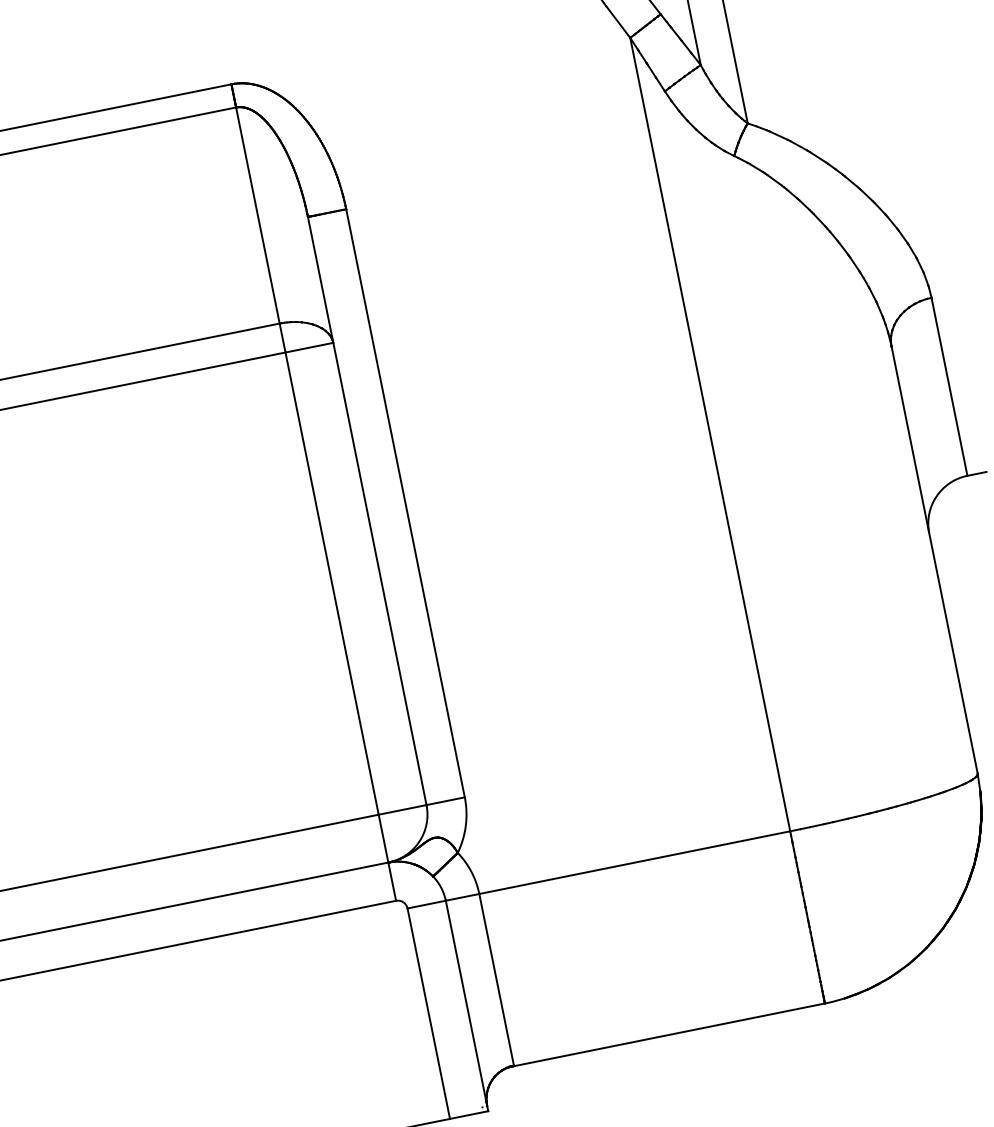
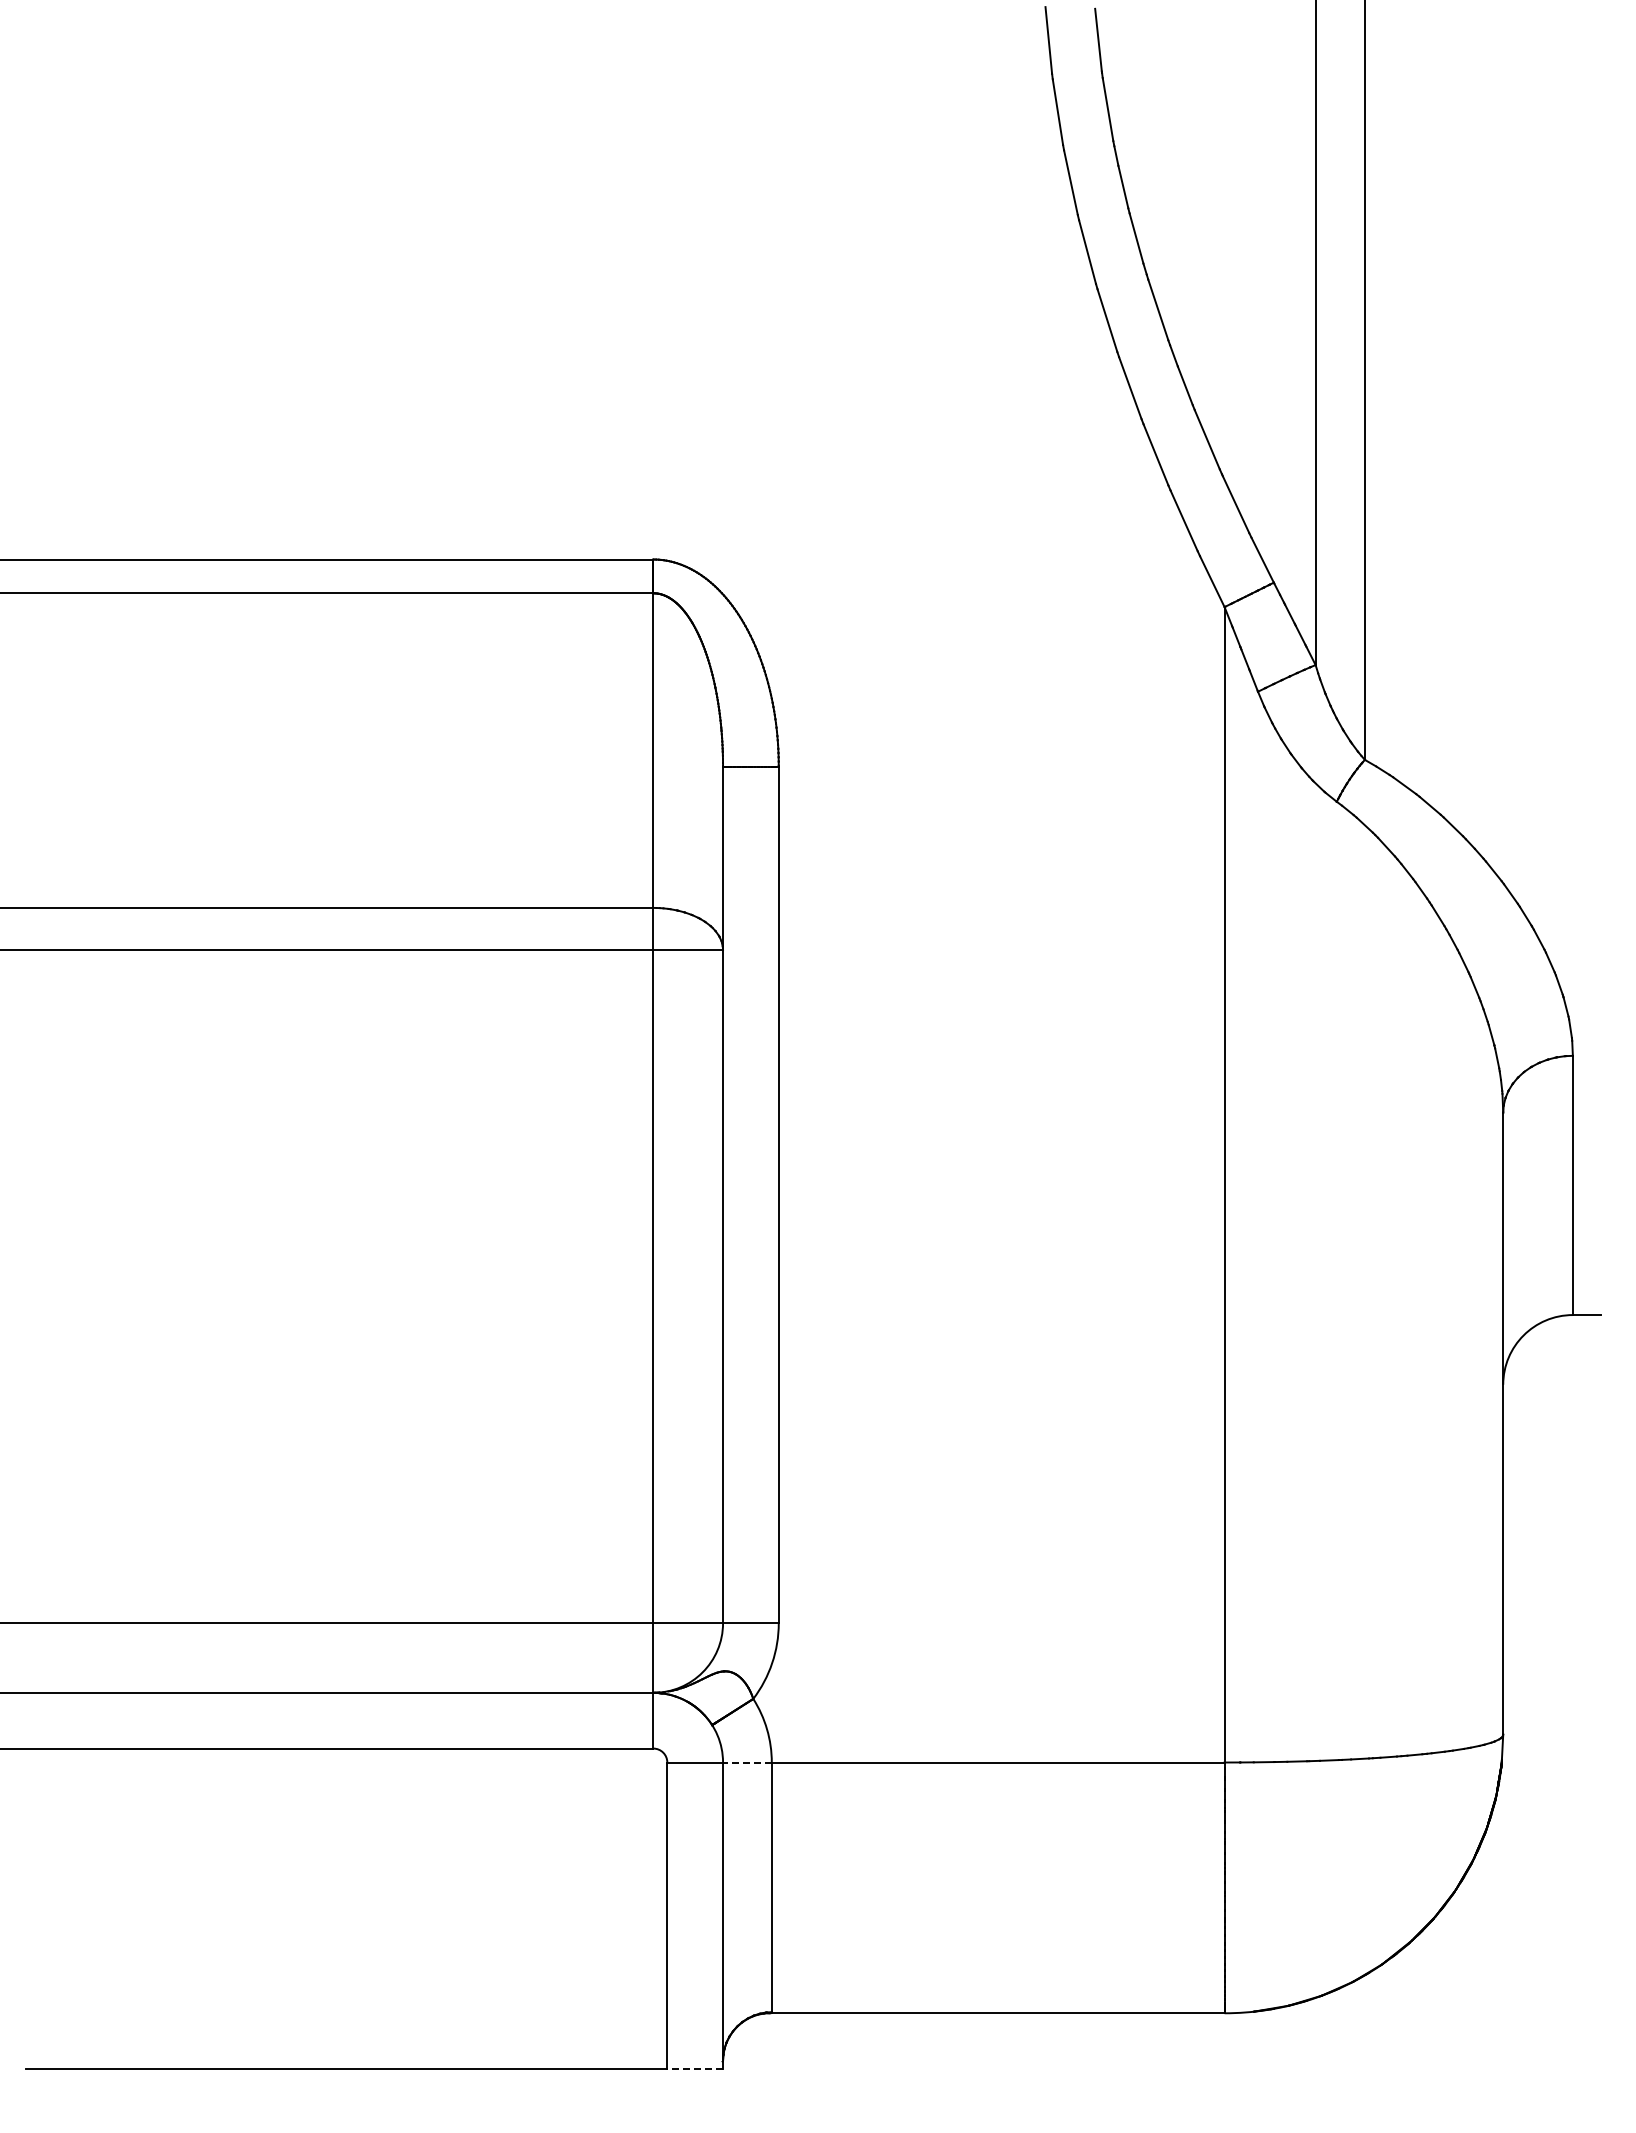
line: (461, 897) -> (746, 1762), solid -> dashed
line: (469, 1115) -> (695, 2069), solid -> dashed

